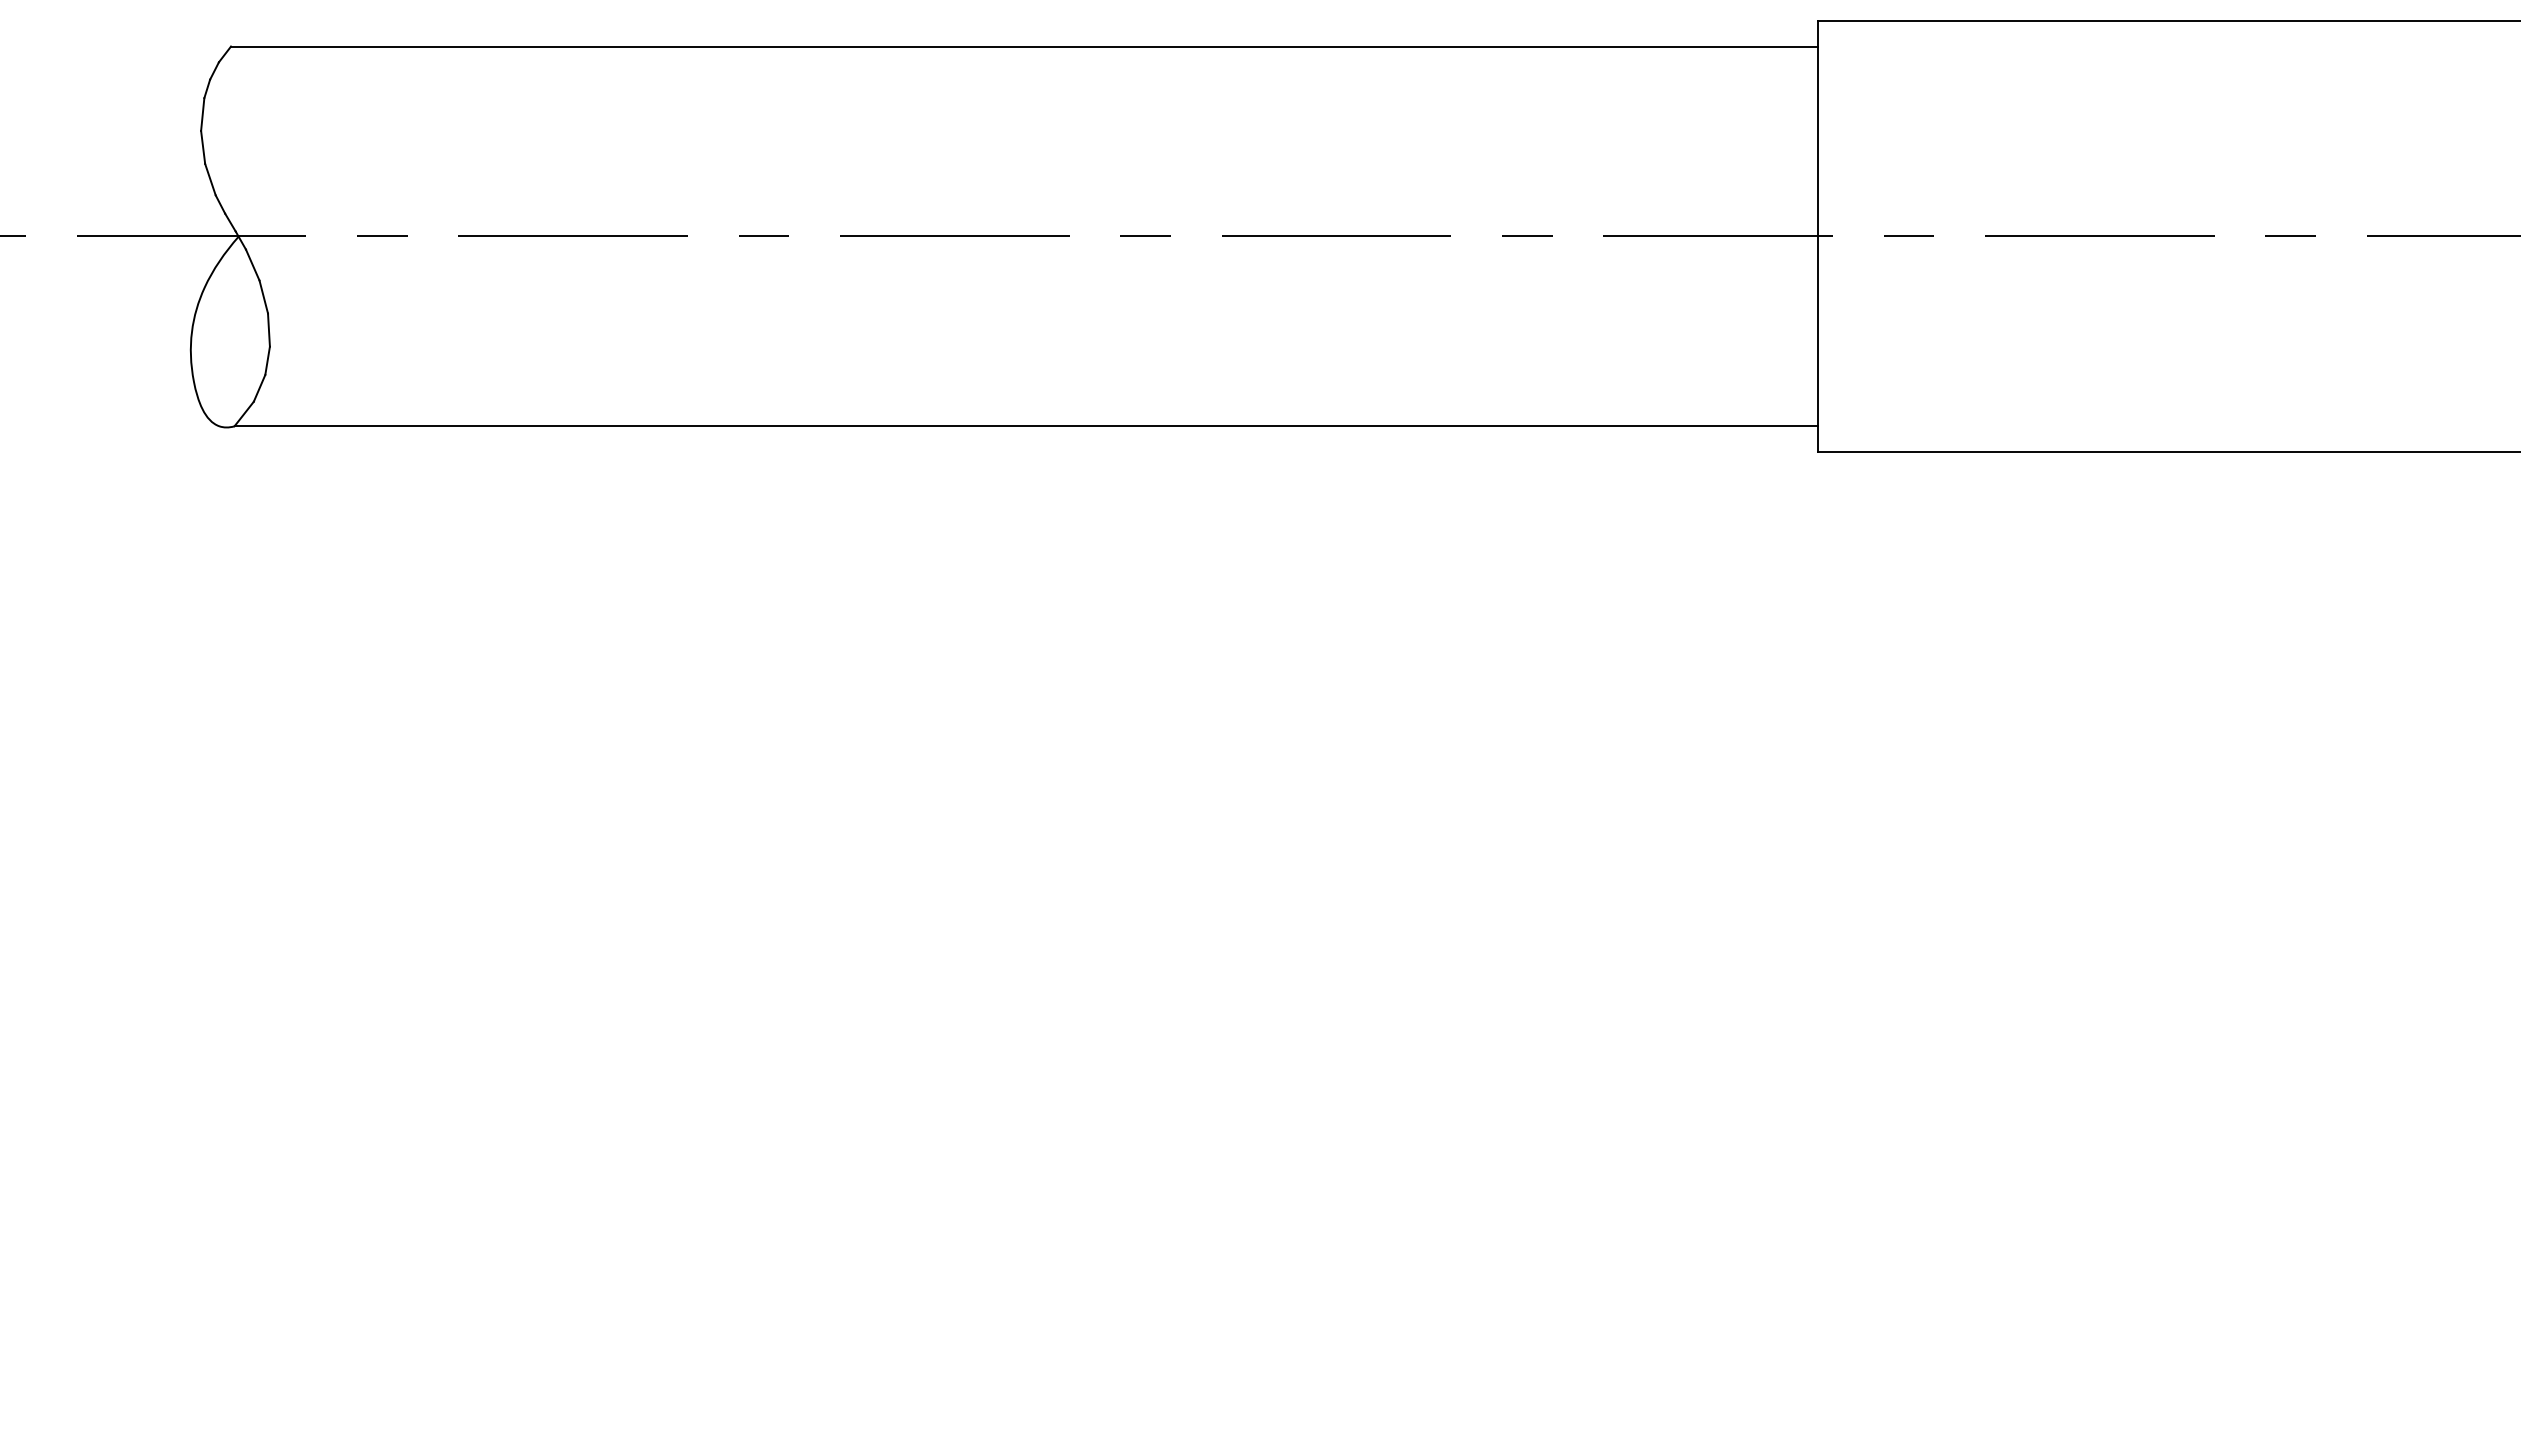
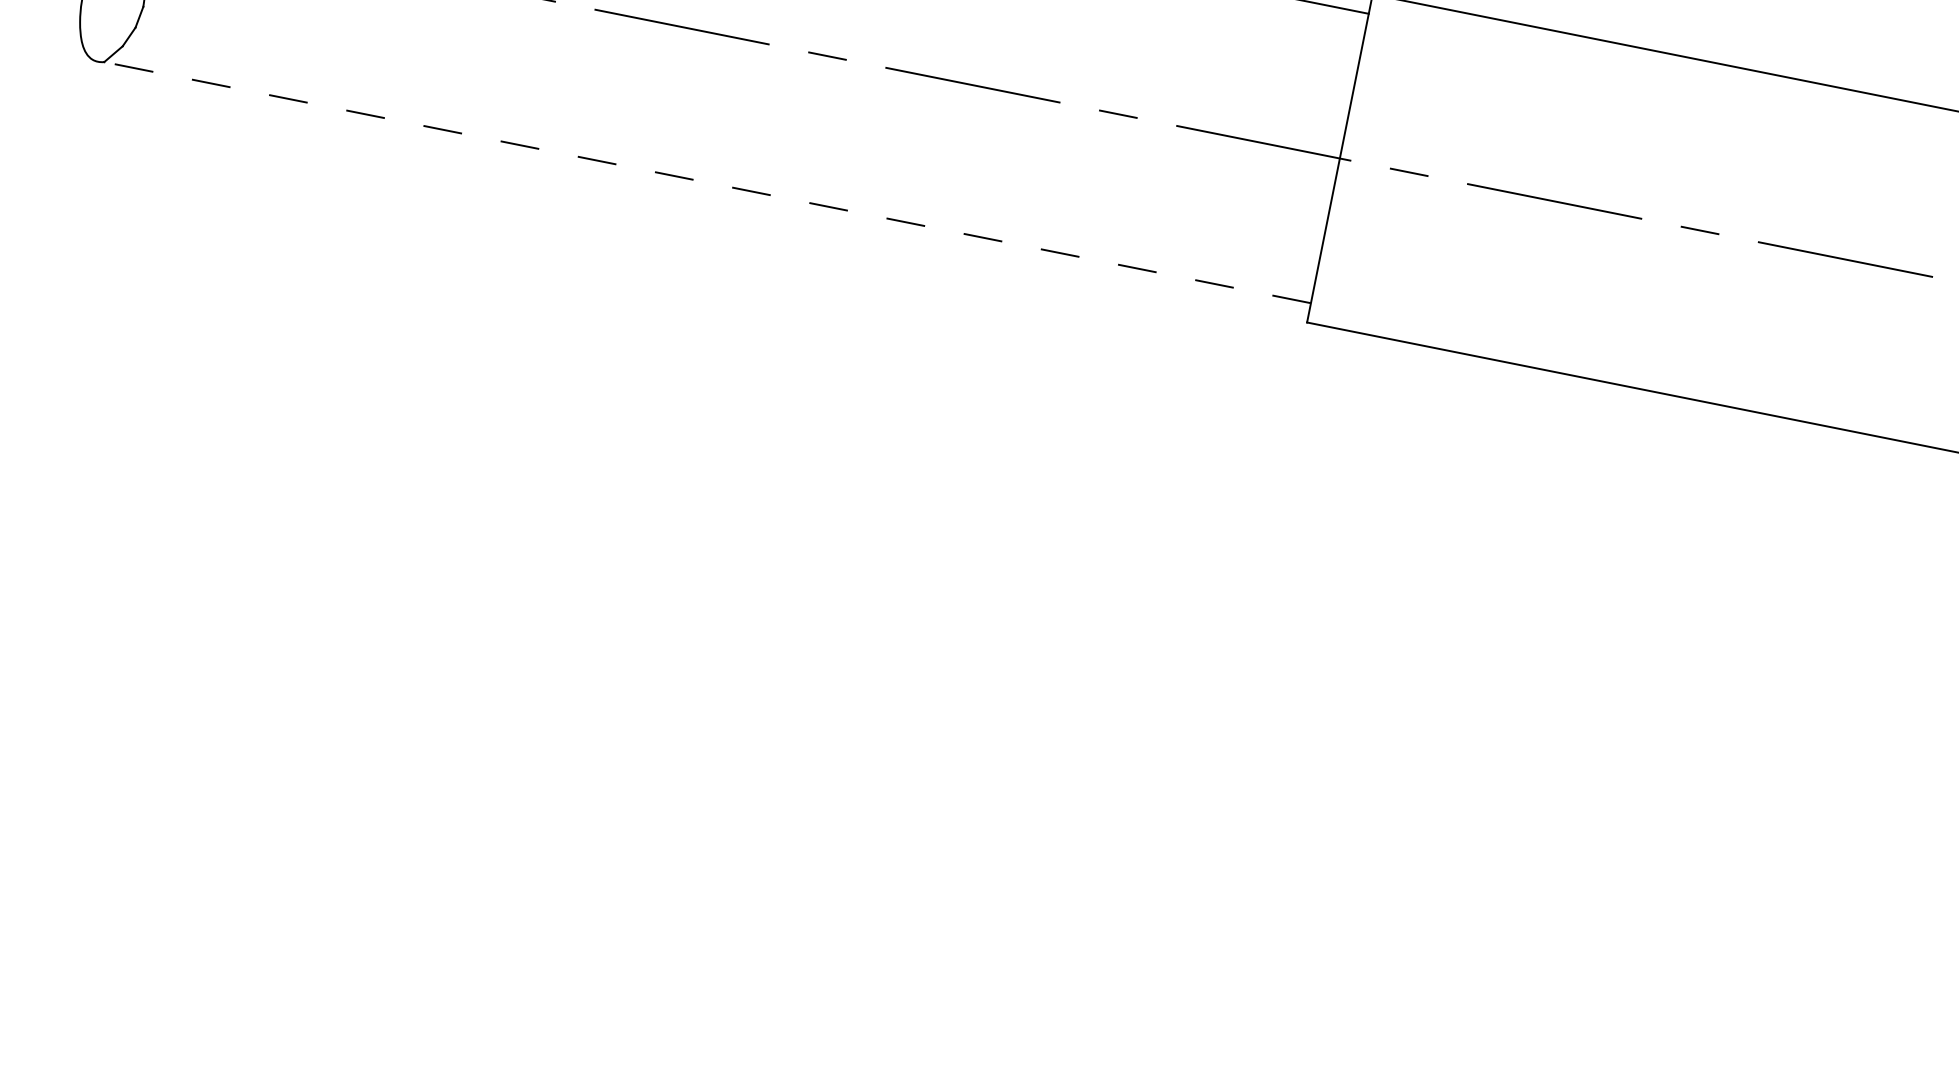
line: (1026, 426) -> (707, 182), solid -> dashed

